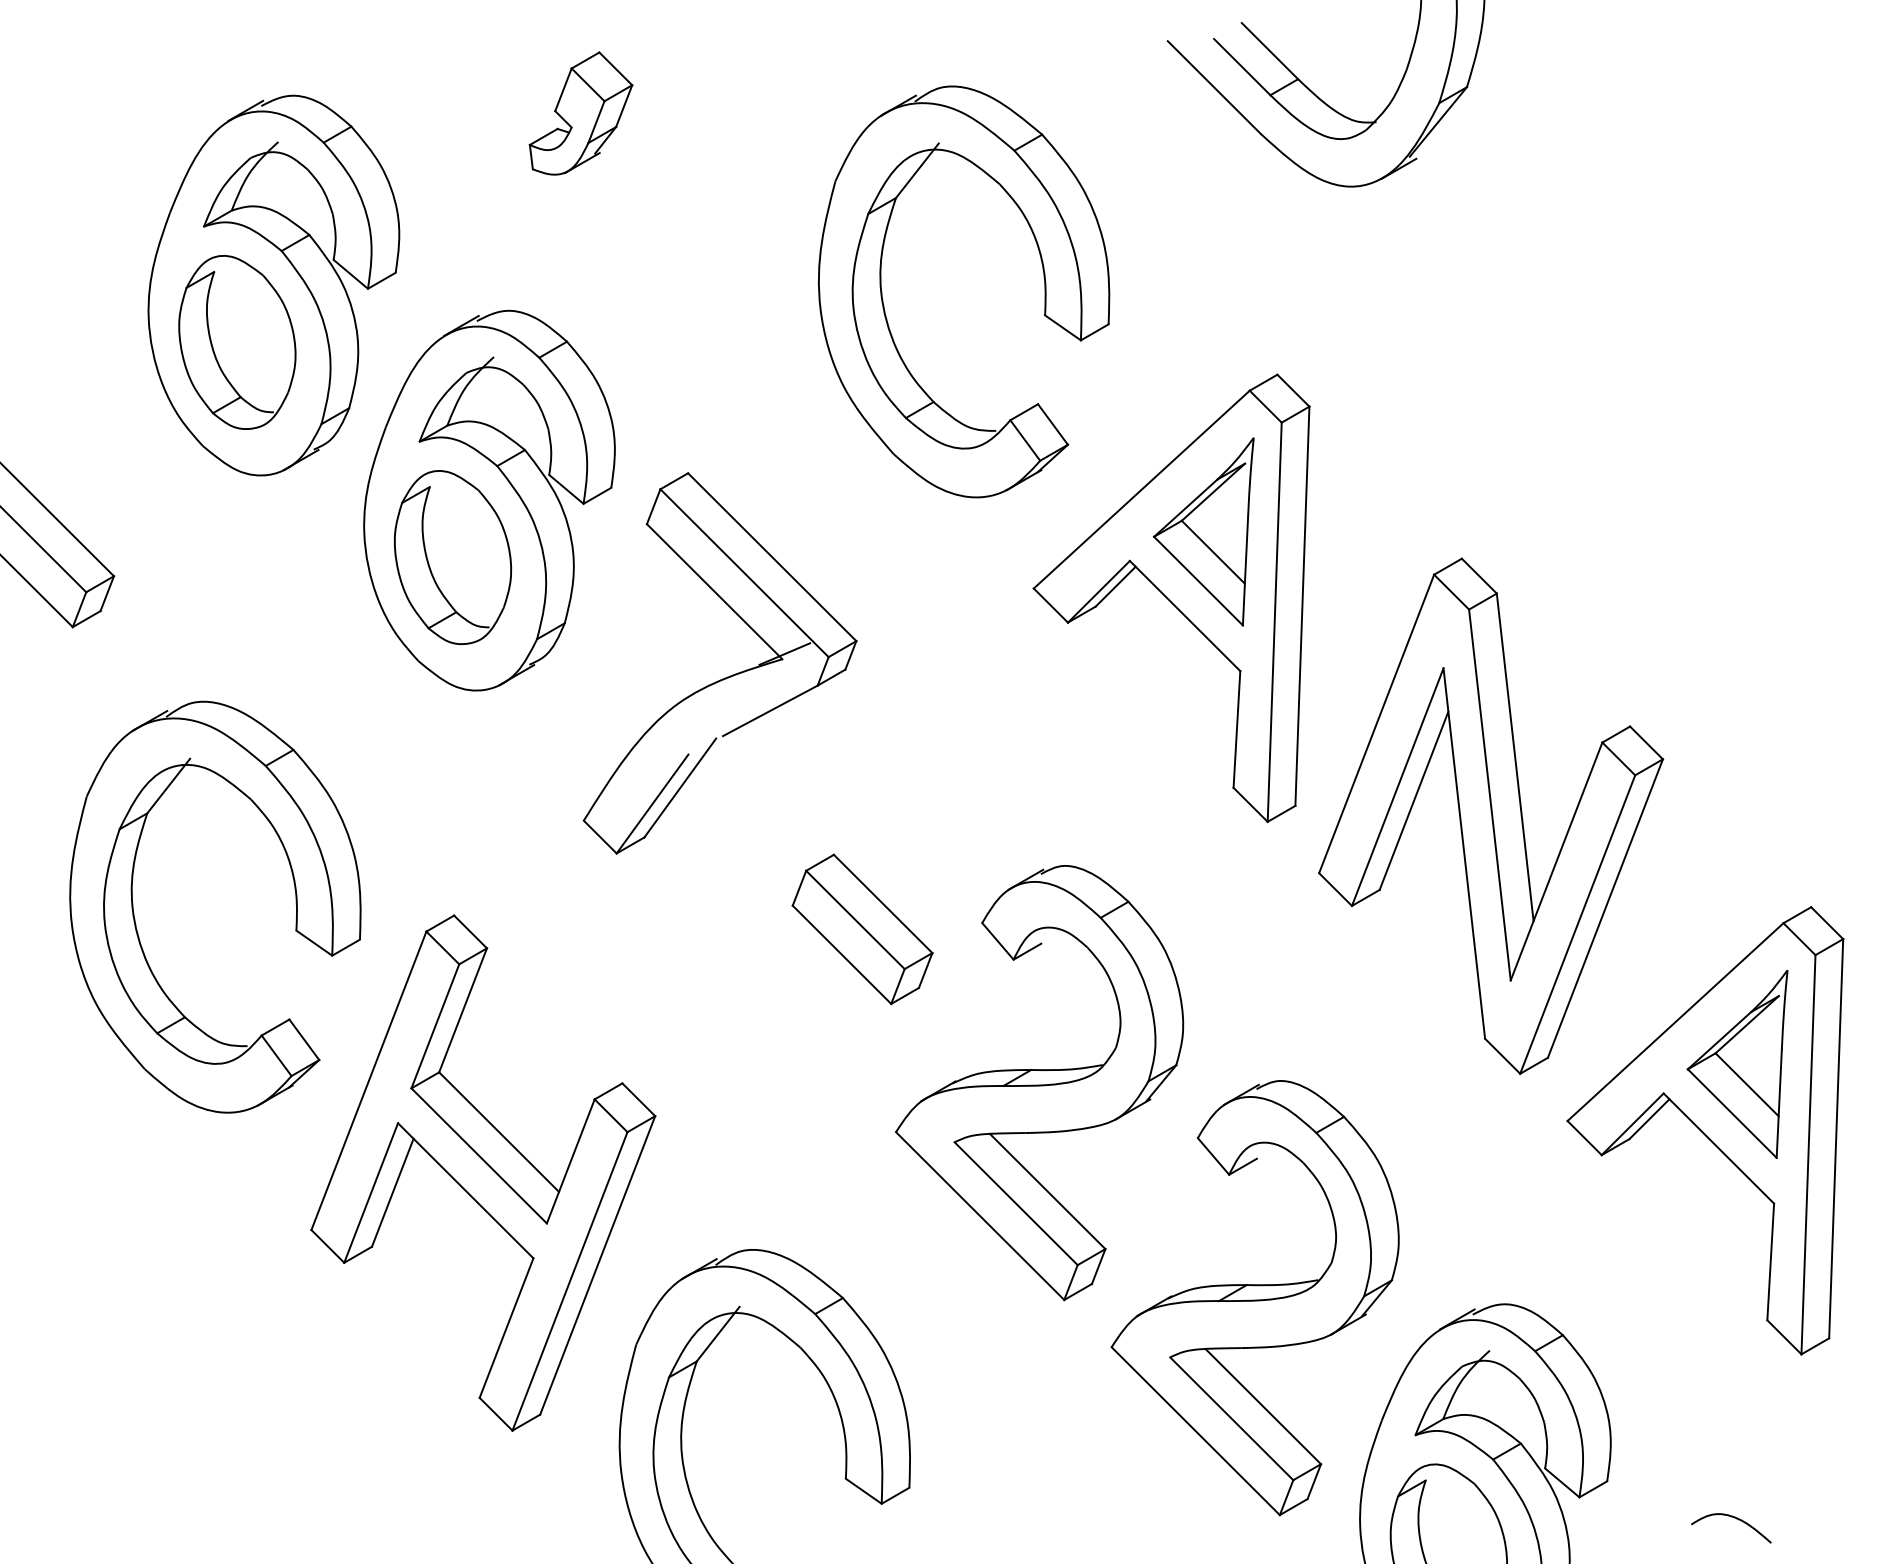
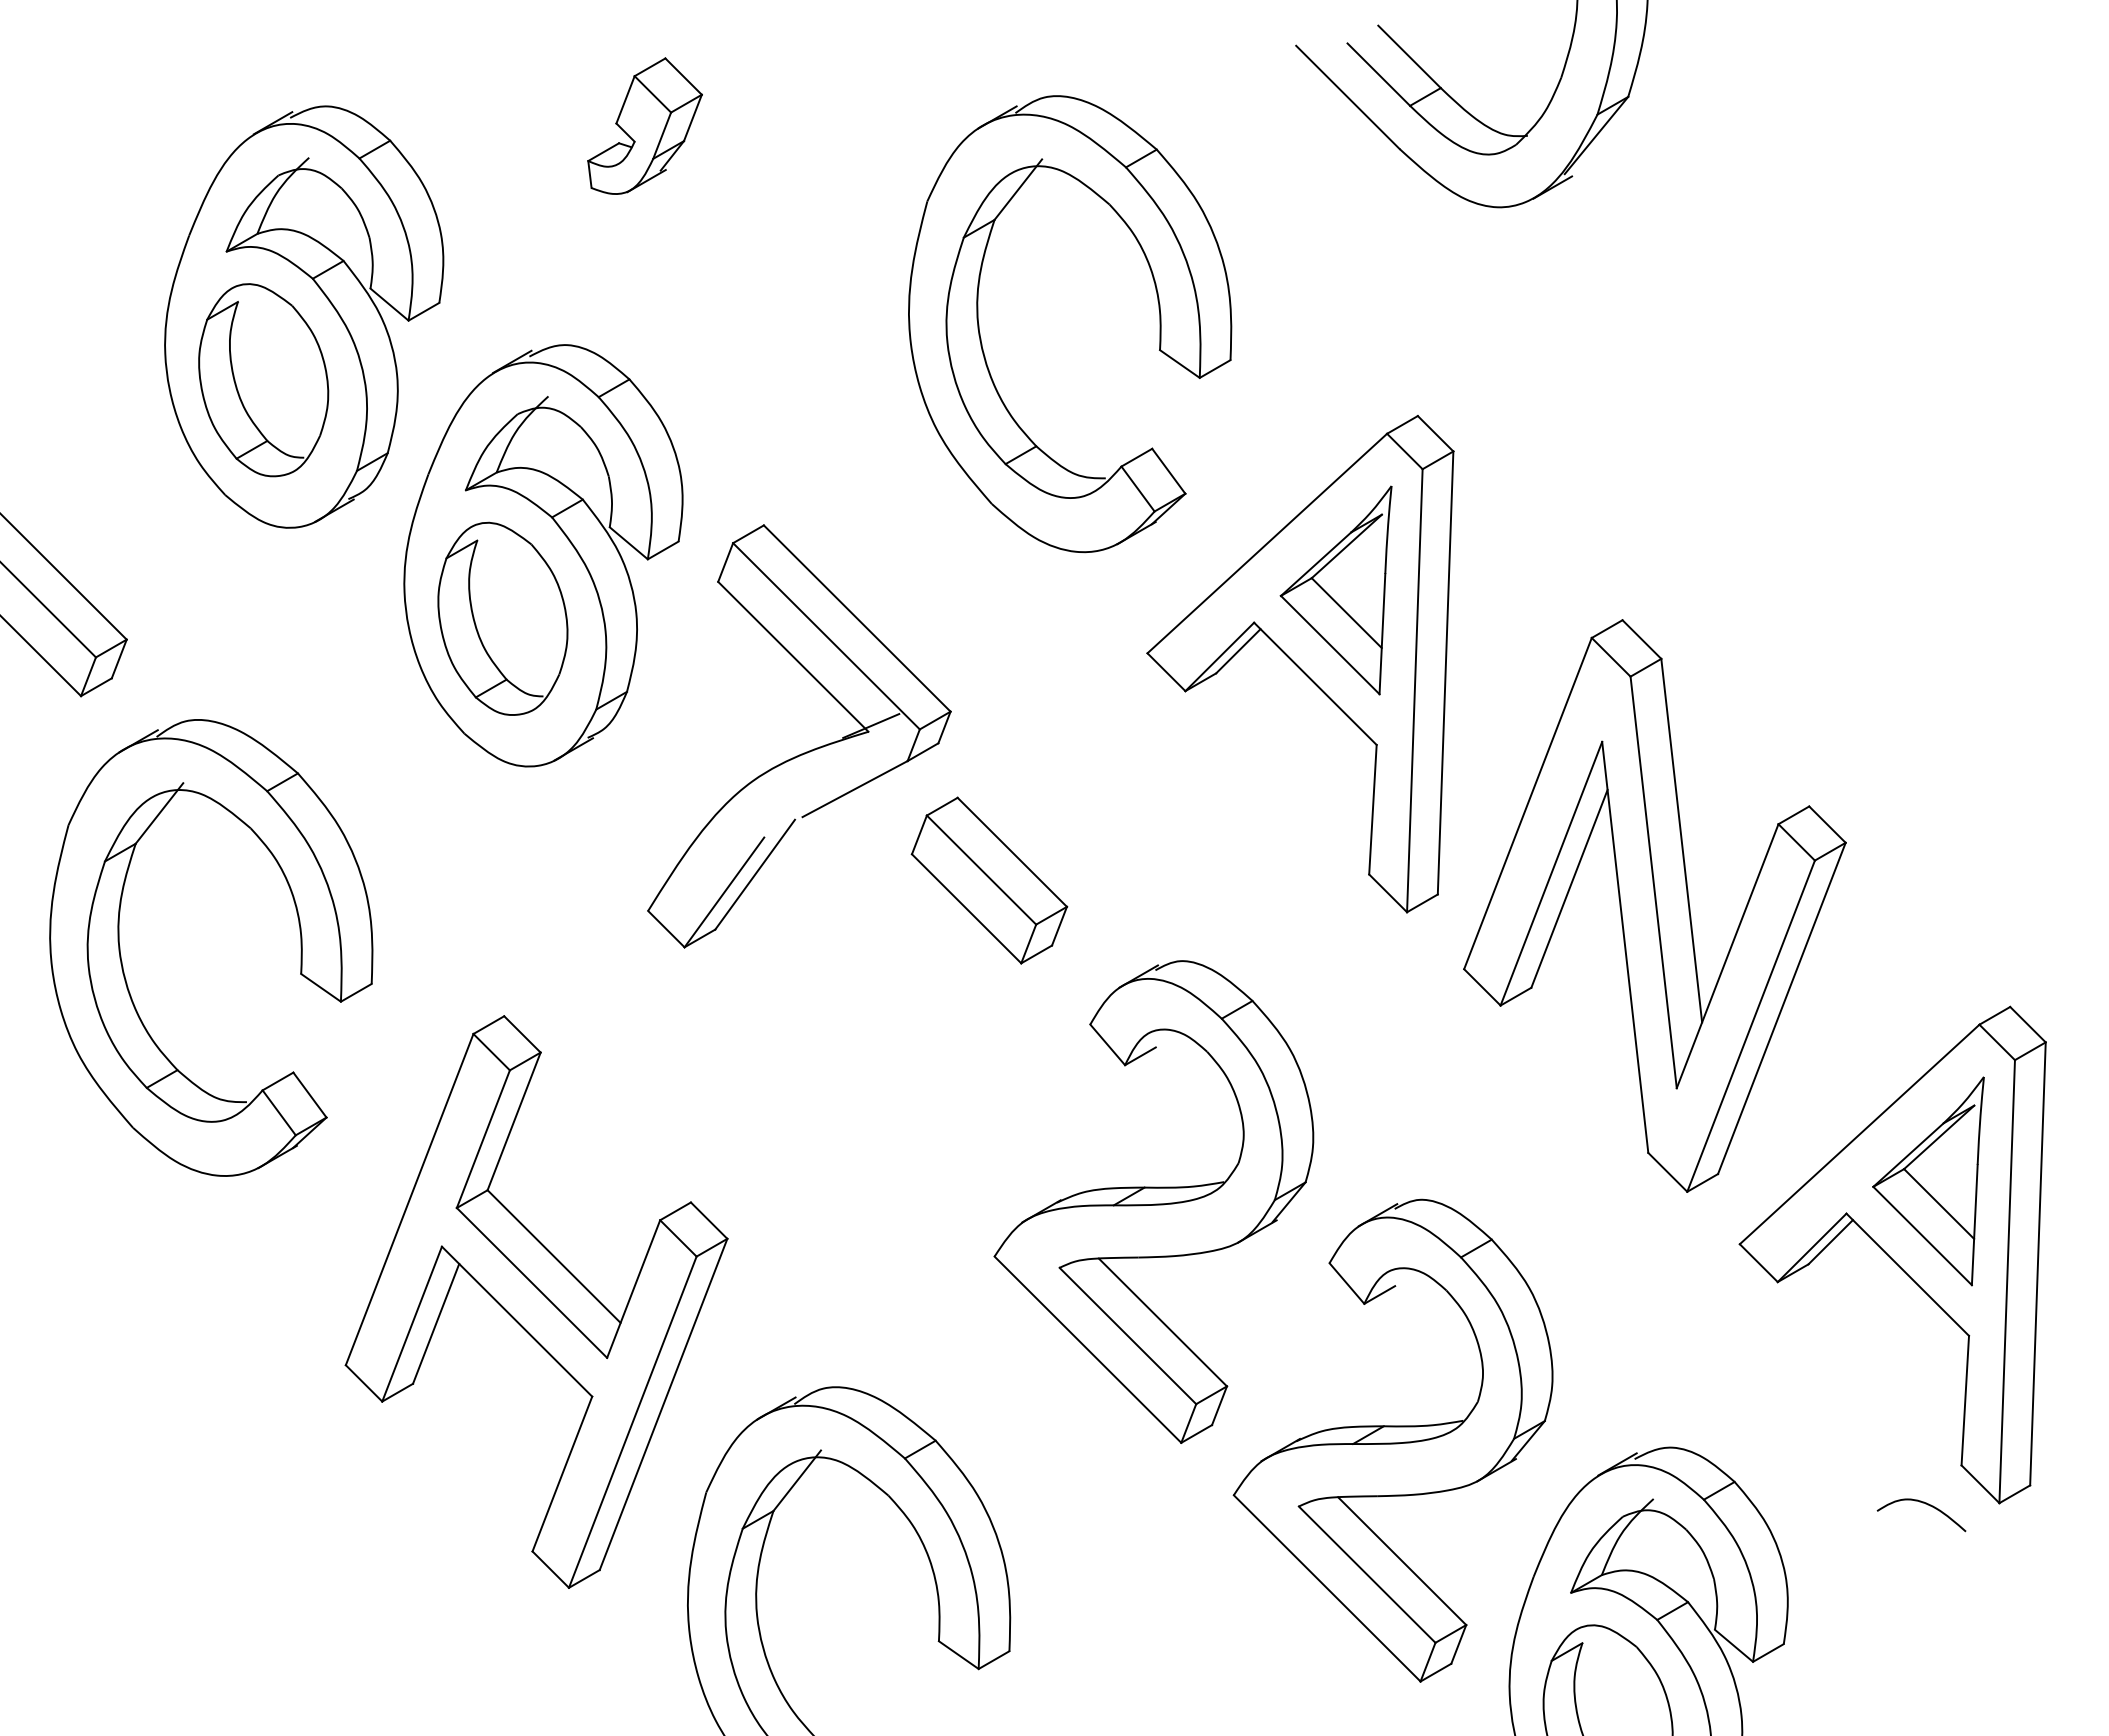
part: (295, 906) -> (300, 947), moved
part: (862, 929) -> (989, 880), moved
curve: (1736, 1519) -> (1927, 1505), moved

